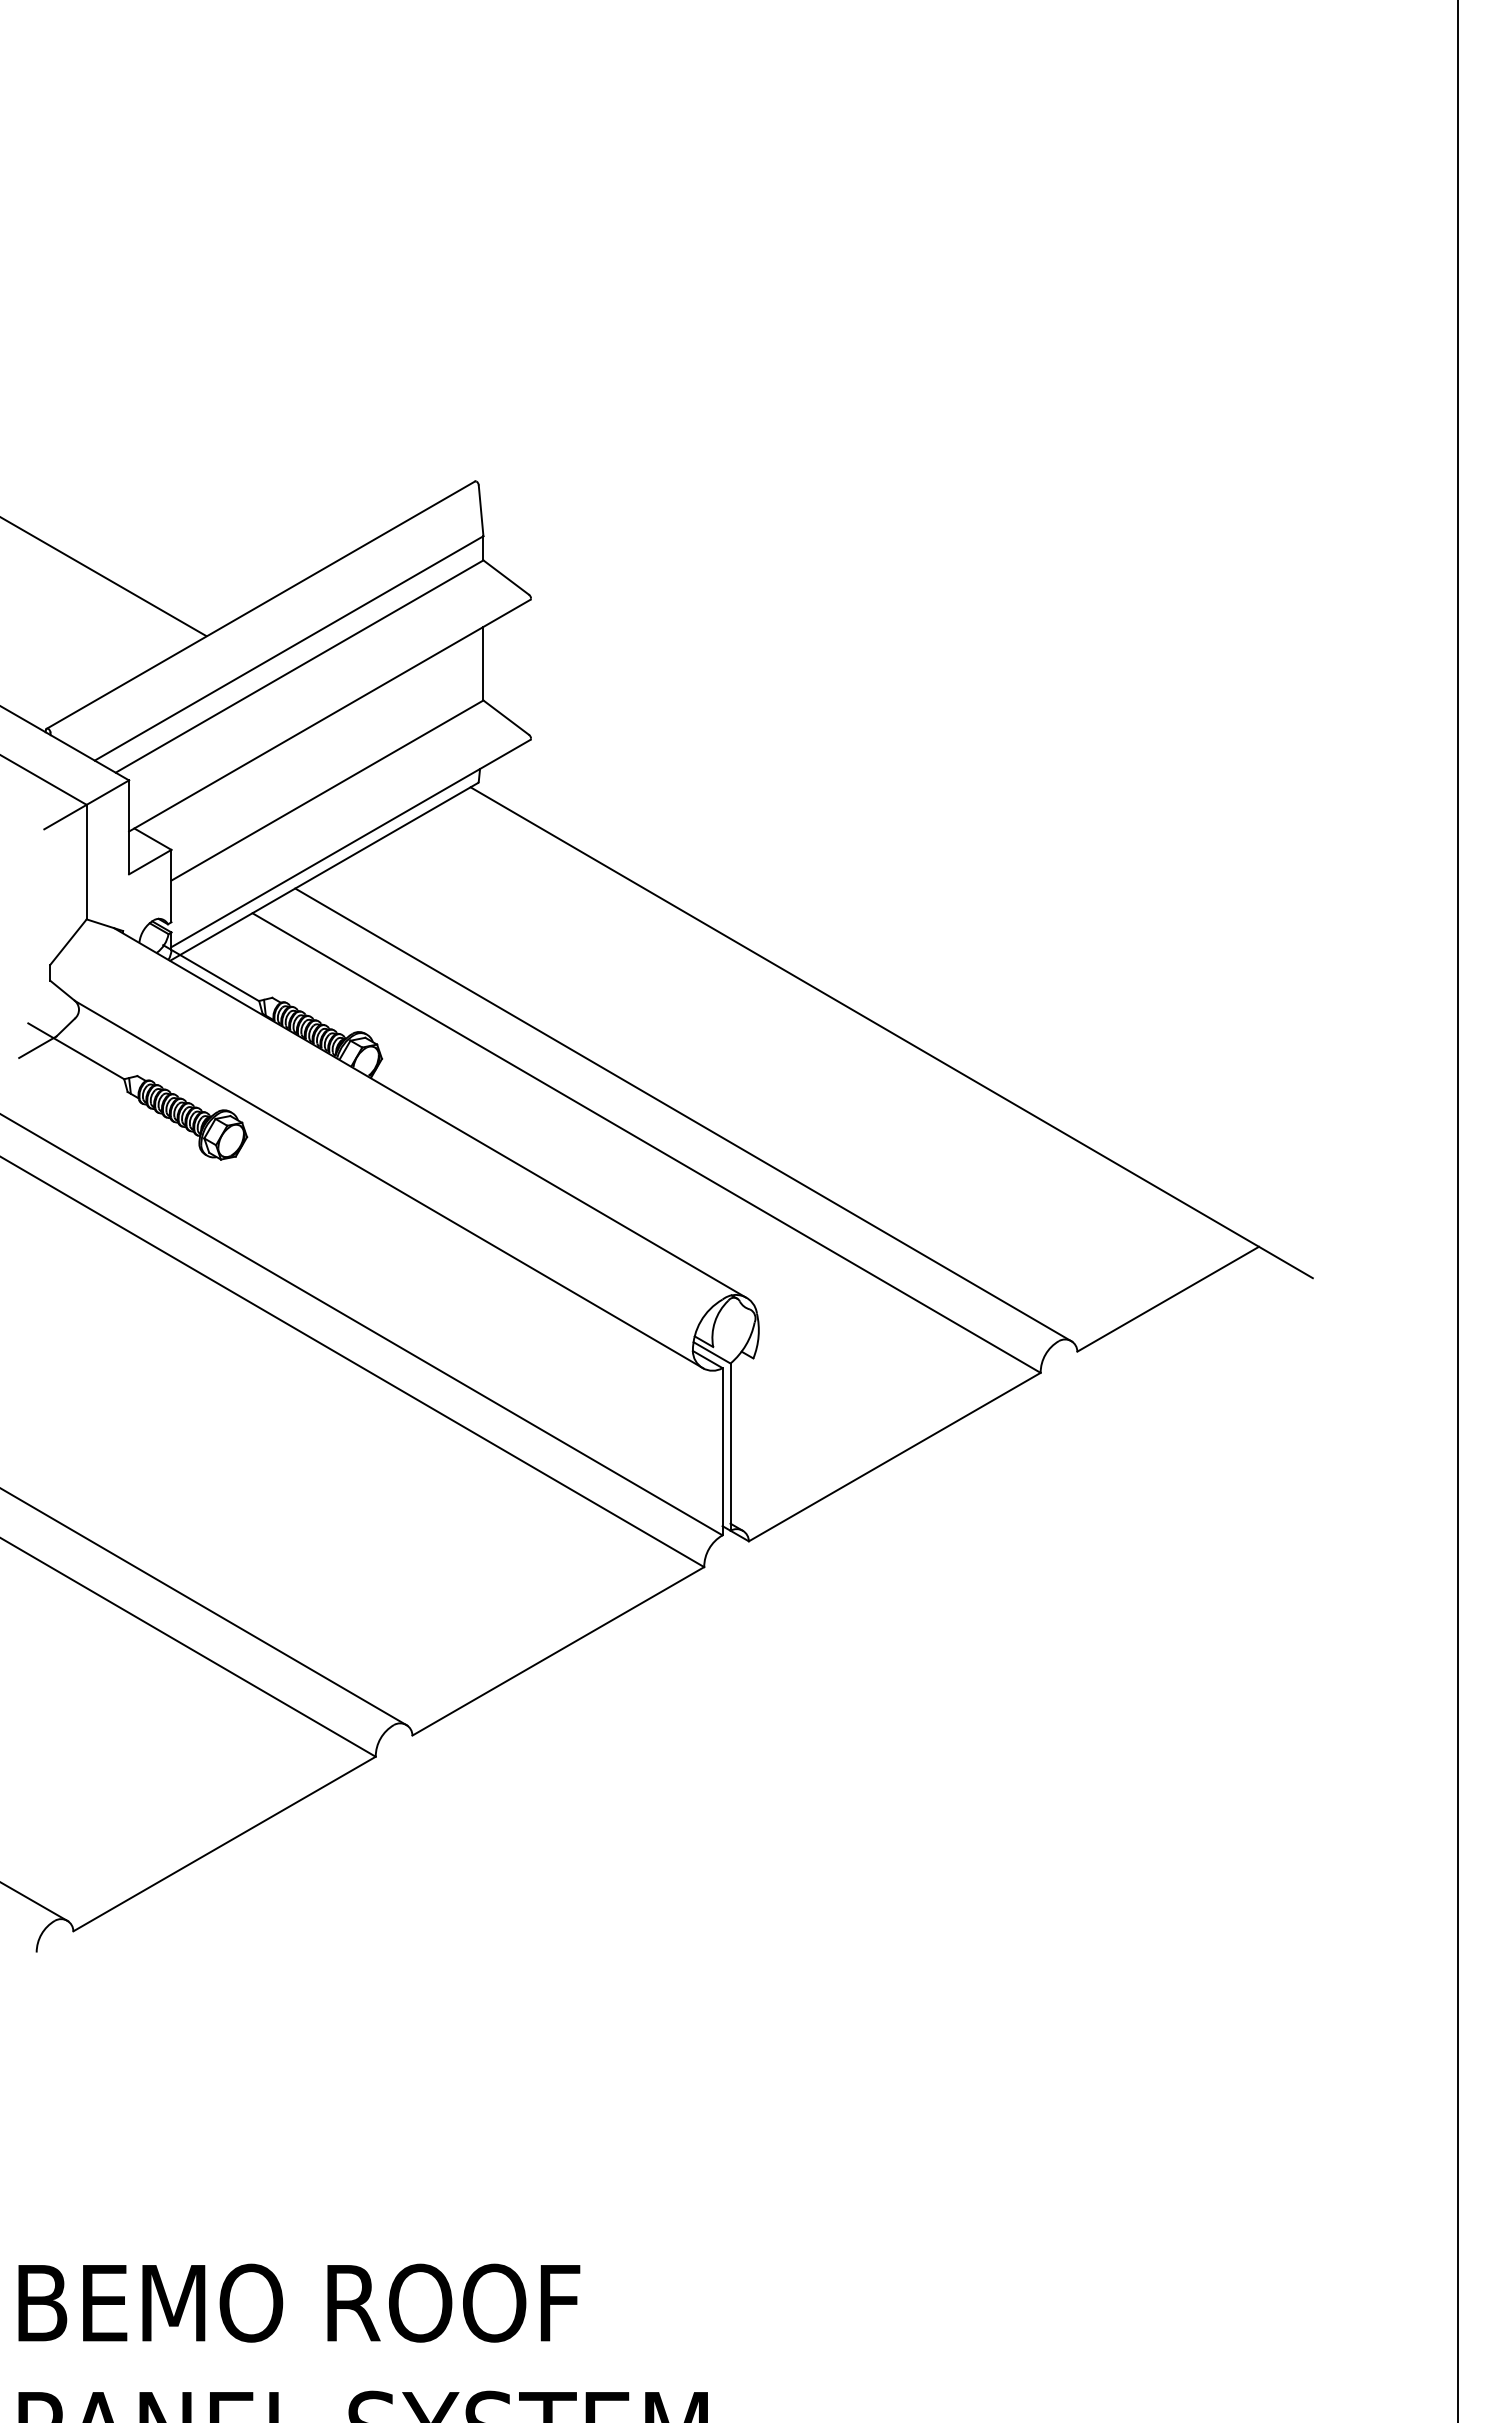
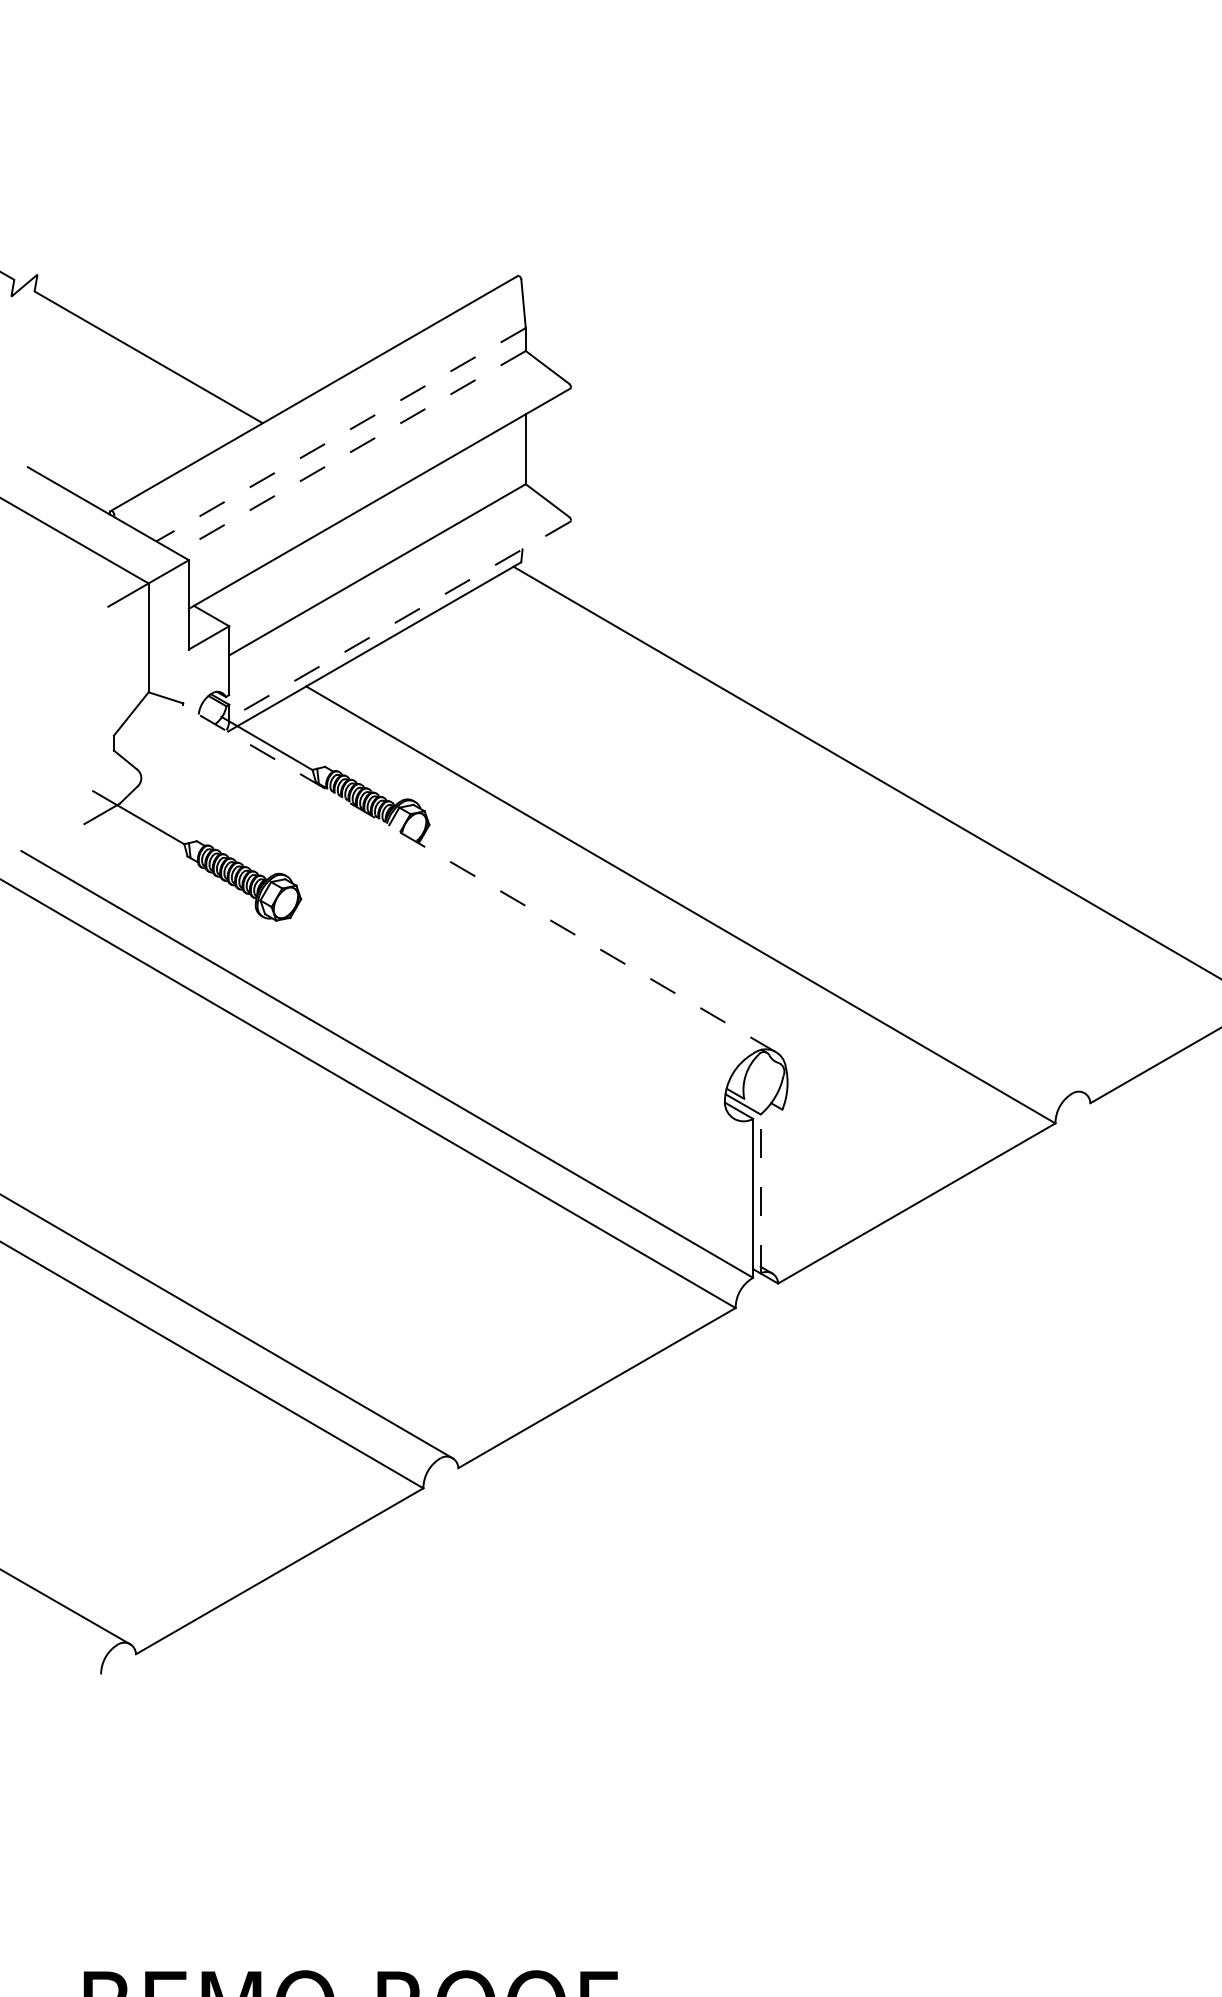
line: (288, 648) -> (340, 434), solid -> dashed
line: (299, 666) -> (350, 451), solid -> dashed
line: (350, 843) -> (399, 620), solid -> dashed
line: (430, 1112) -> (475, 875), solid -> dashed
line: (683, 1114) -> (715, 877), removed
line: (389, 1184) -> (436, 944), removed
line: (730, 1447) -> (760, 1194), solid -> dashed

